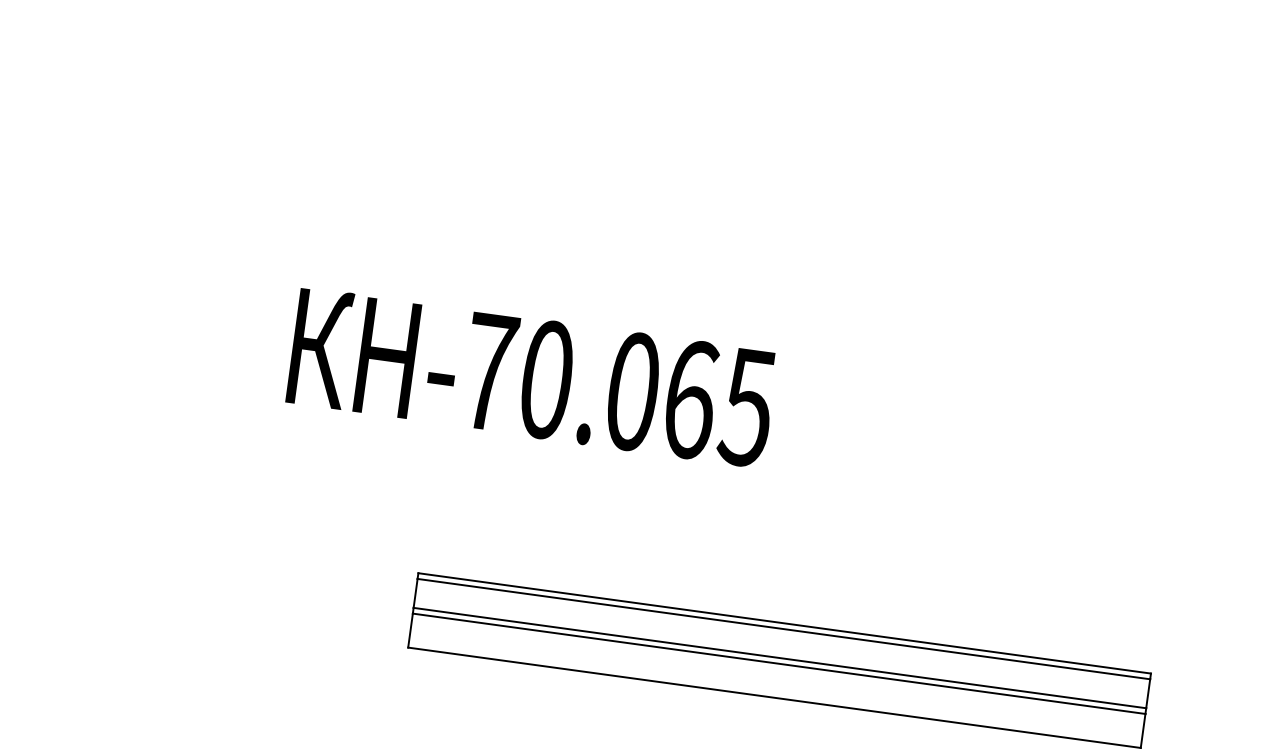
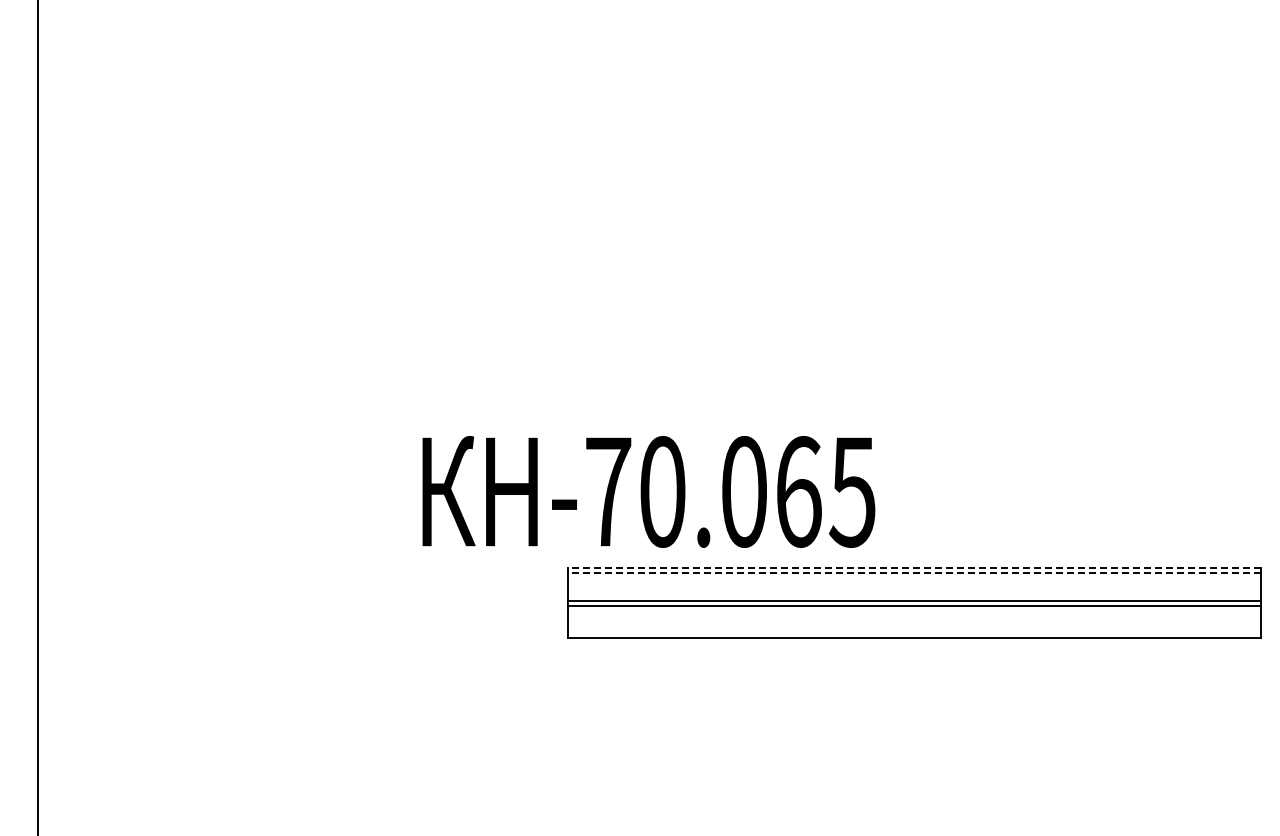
text: (531, 377) -> (648, 491), moved
line: (784, 623) -> (914, 567), solid -> dashed
line: (783, 629) -> (914, 573), solid -> dashed

